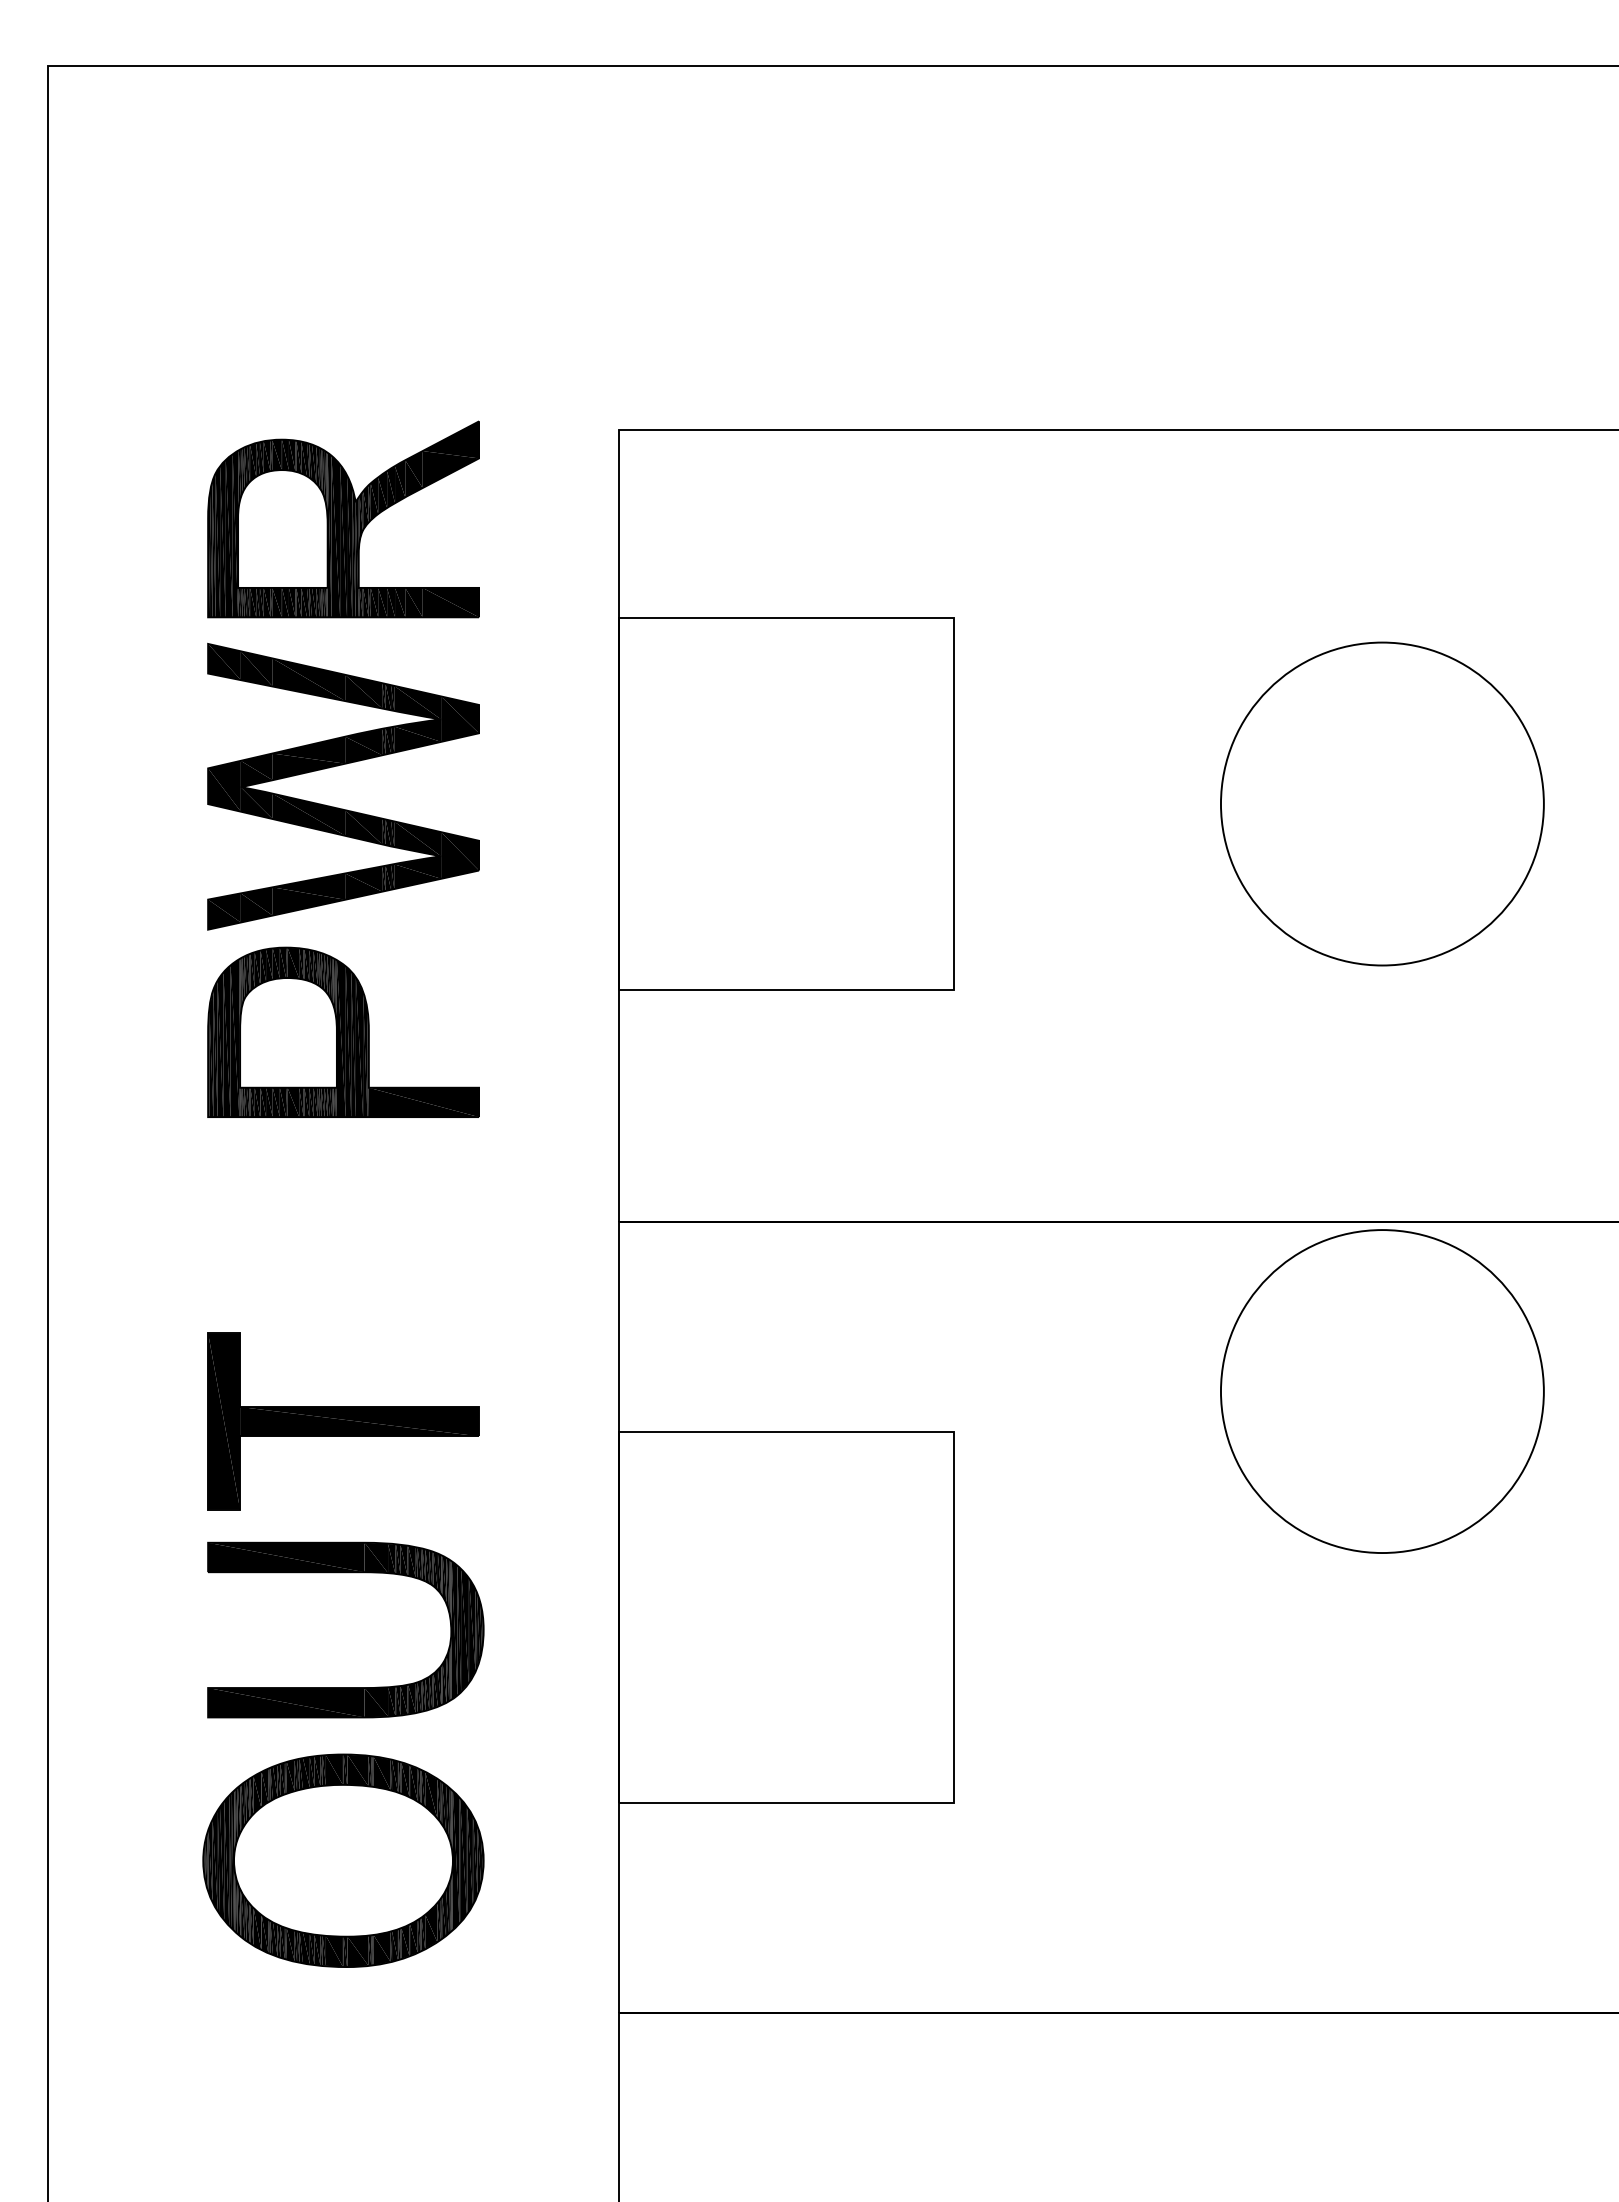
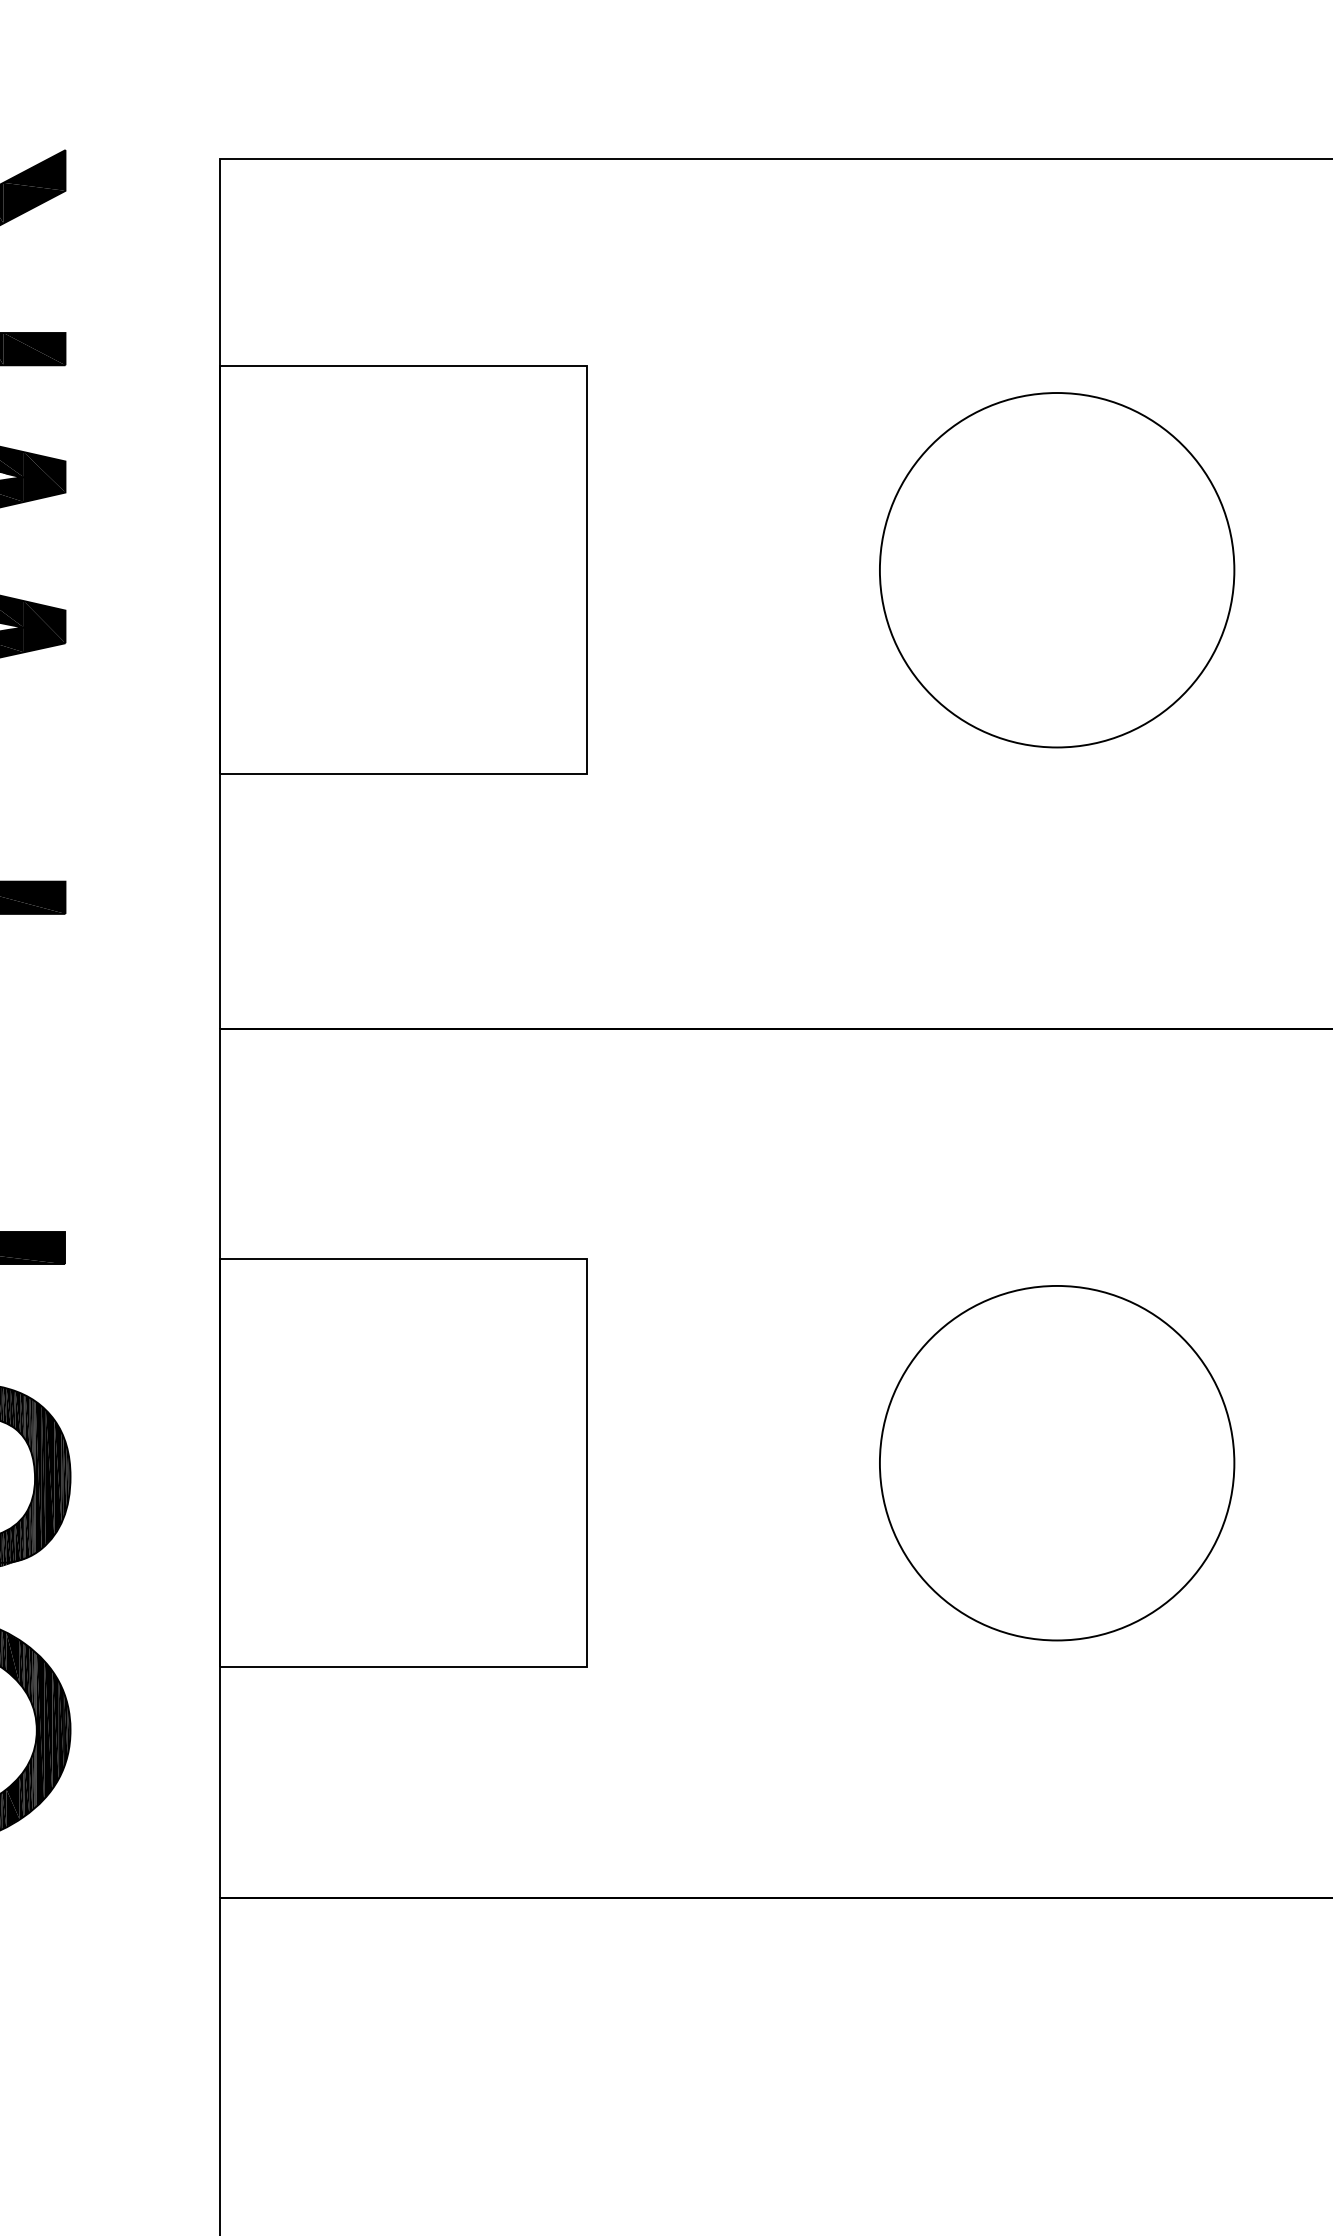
part: (1382, 1391) -> (1057, 1463), moved

